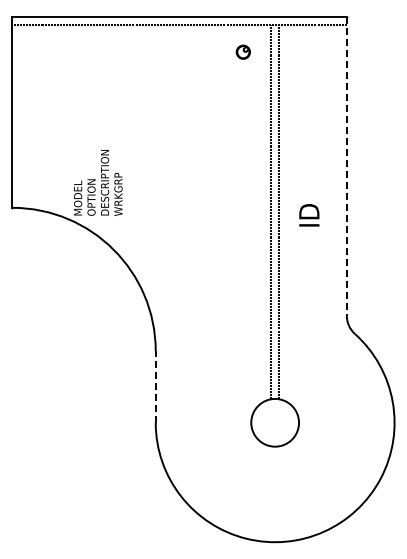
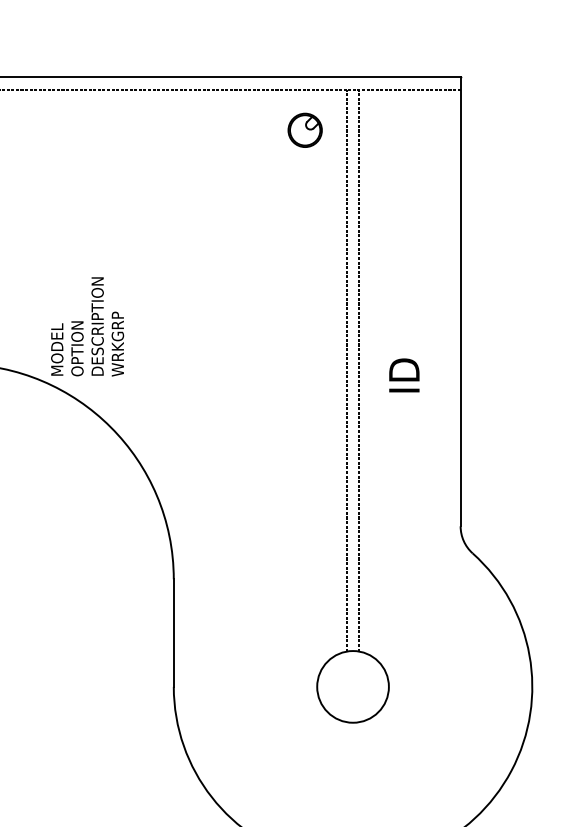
part: (243, 52) -> (305, 131), size x1.67
line: (346, 166) -> (460, 302), dashed -> solid
line: (155, 386) -> (173, 632), dashed -> solid

